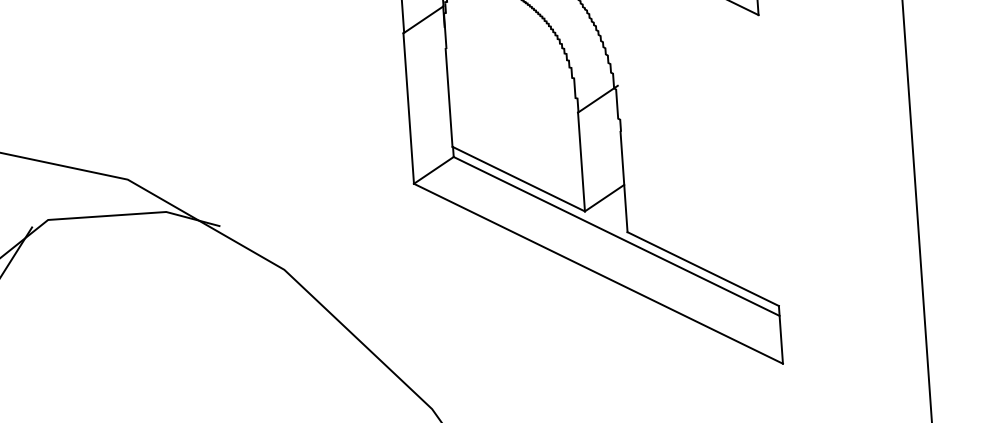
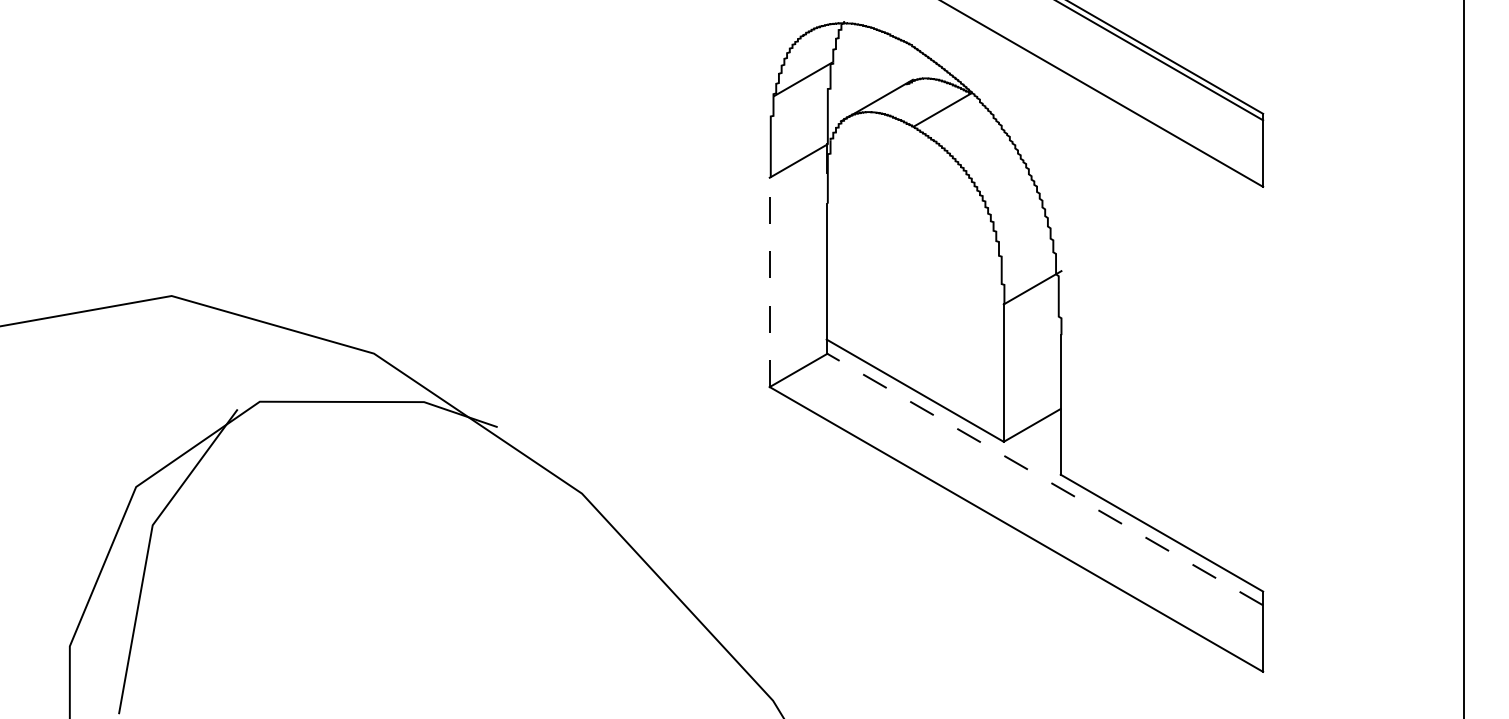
line: (408, 108) -> (769, 282), solid -> dashed
line: (616, 236) -> (1045, 479), solid -> dashed

